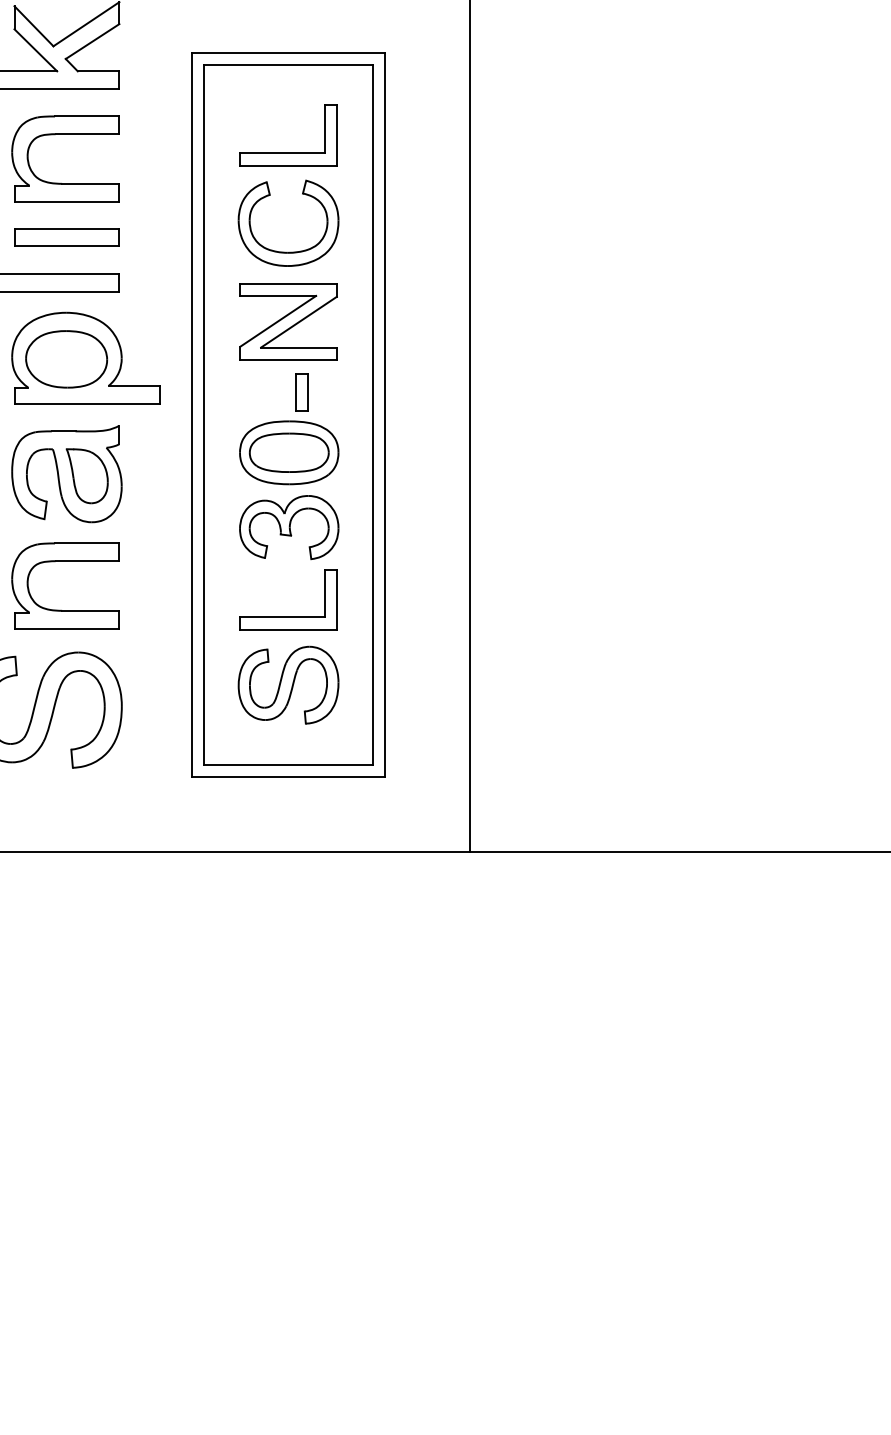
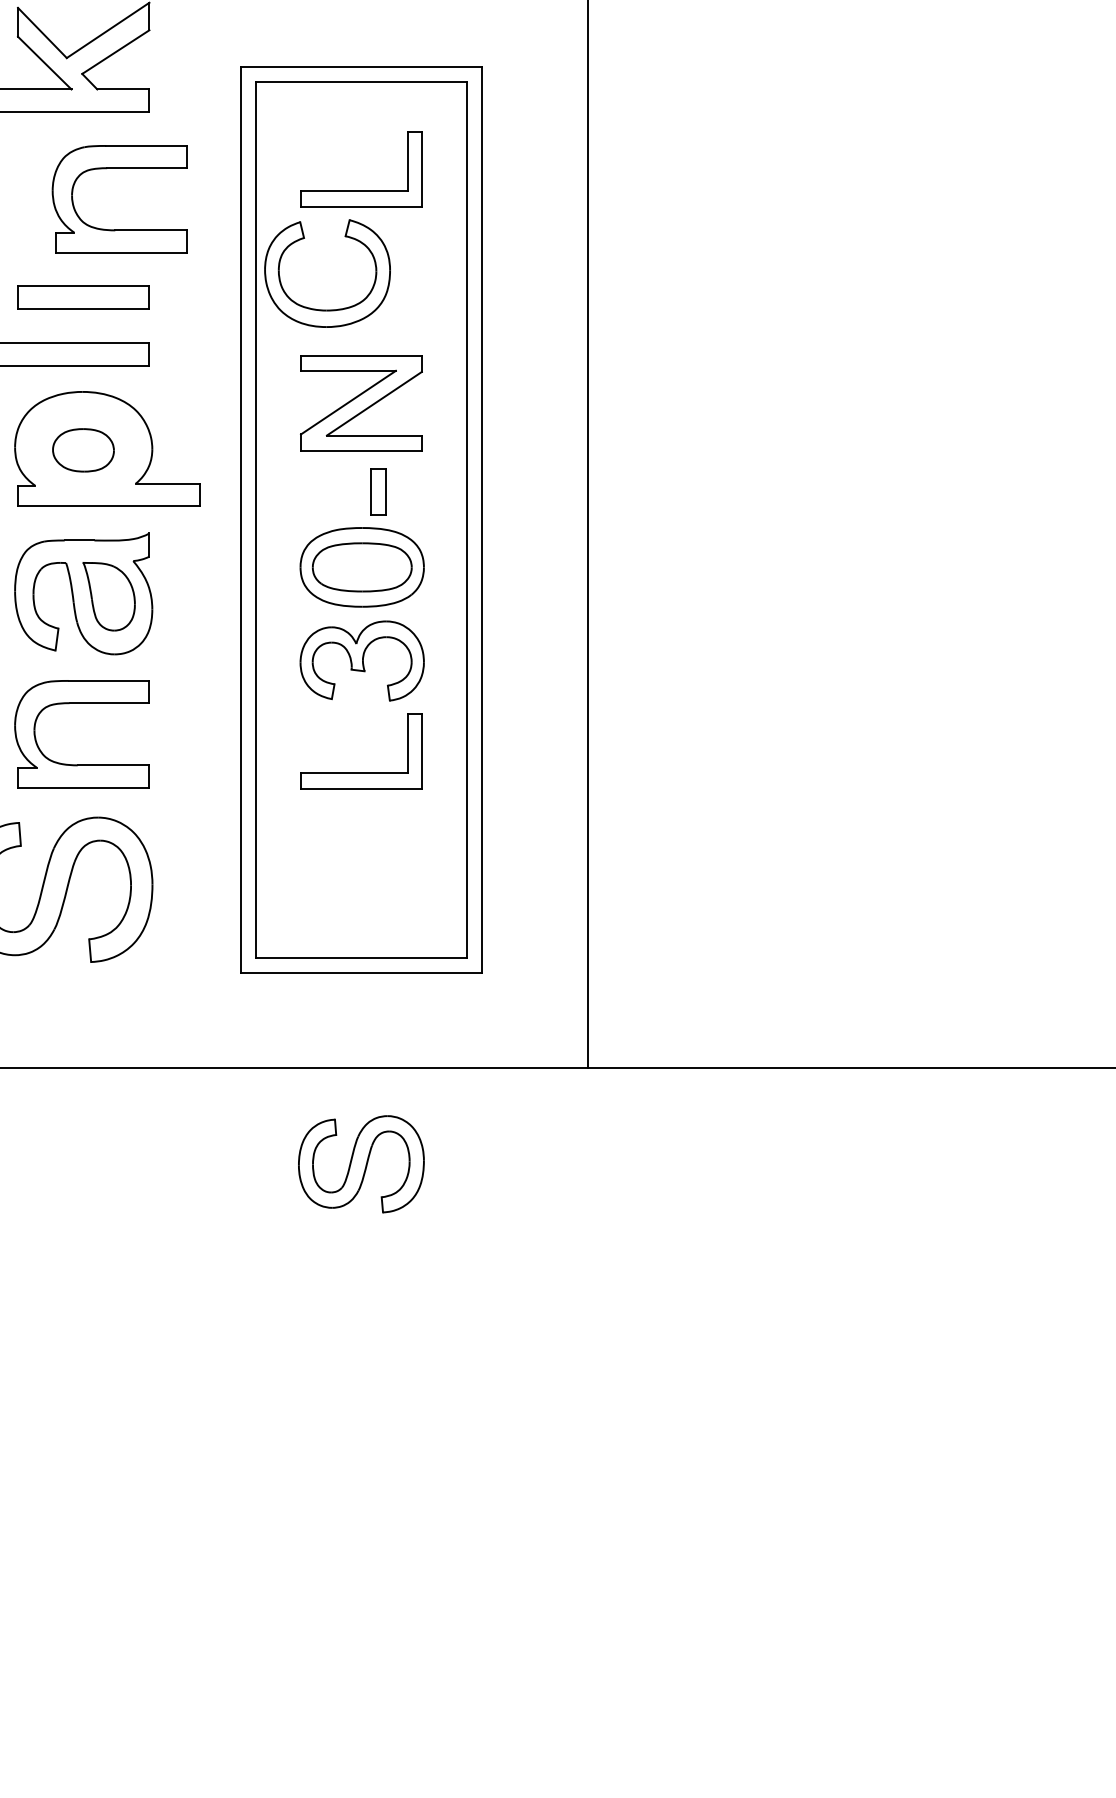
part: (65, 134) -> (119, 168), moved
part: (288, 251) -> (327, 308), moved
part: (66, 359) -> (83, 450), size x0.6
part: (288, 684) -> (361, 1163), moved

